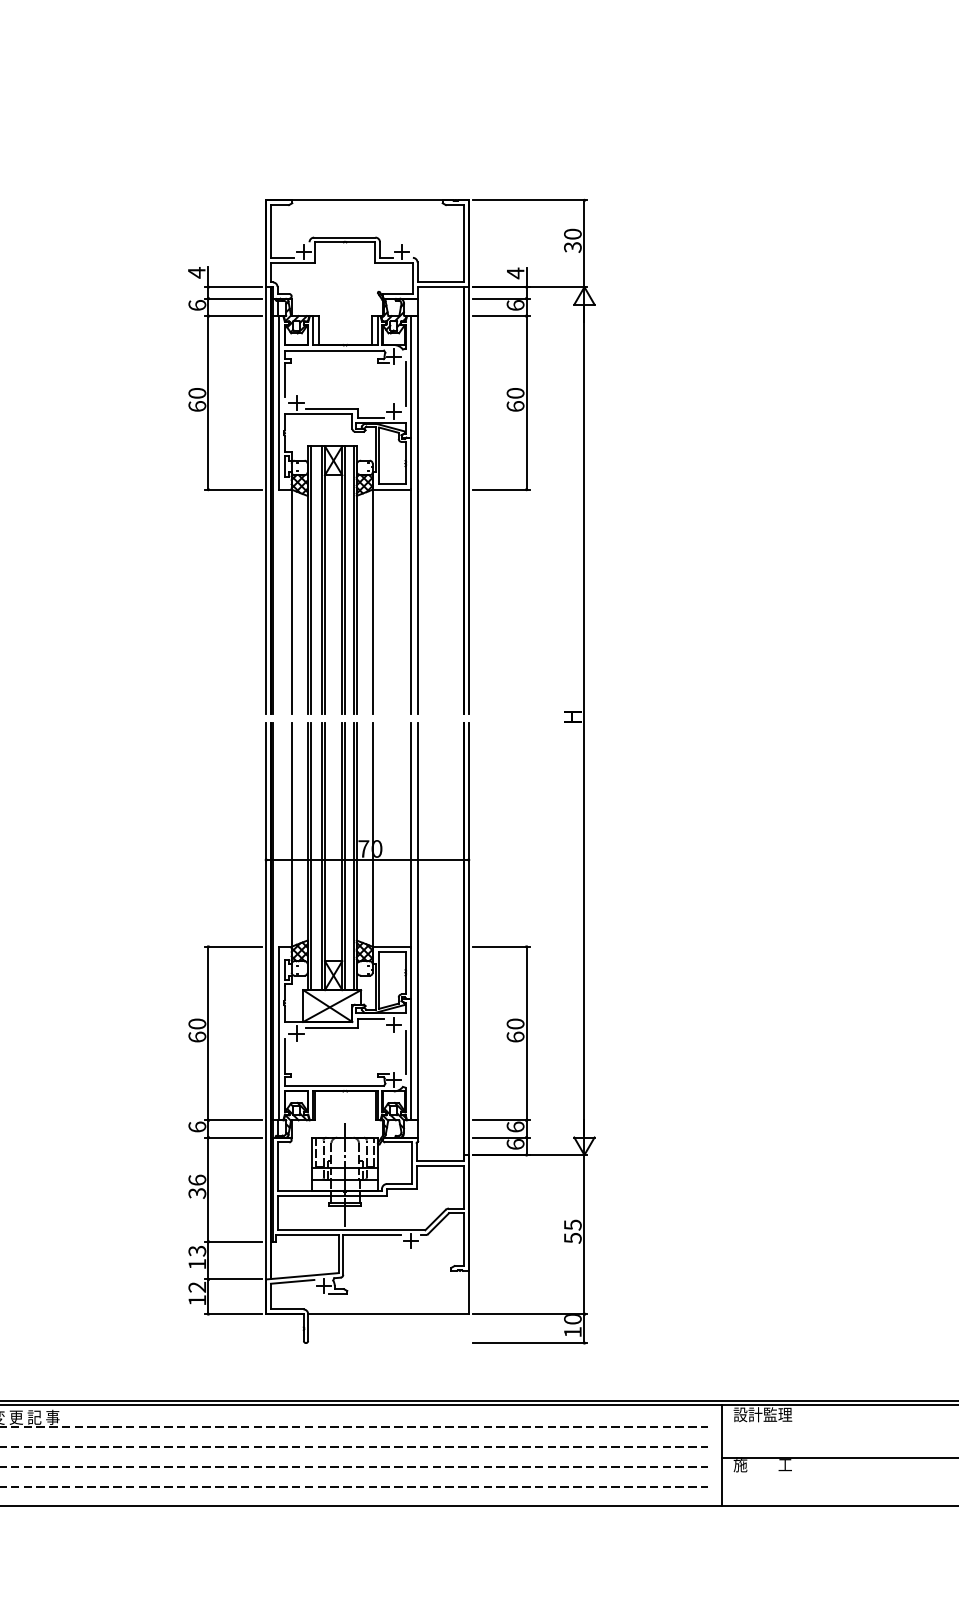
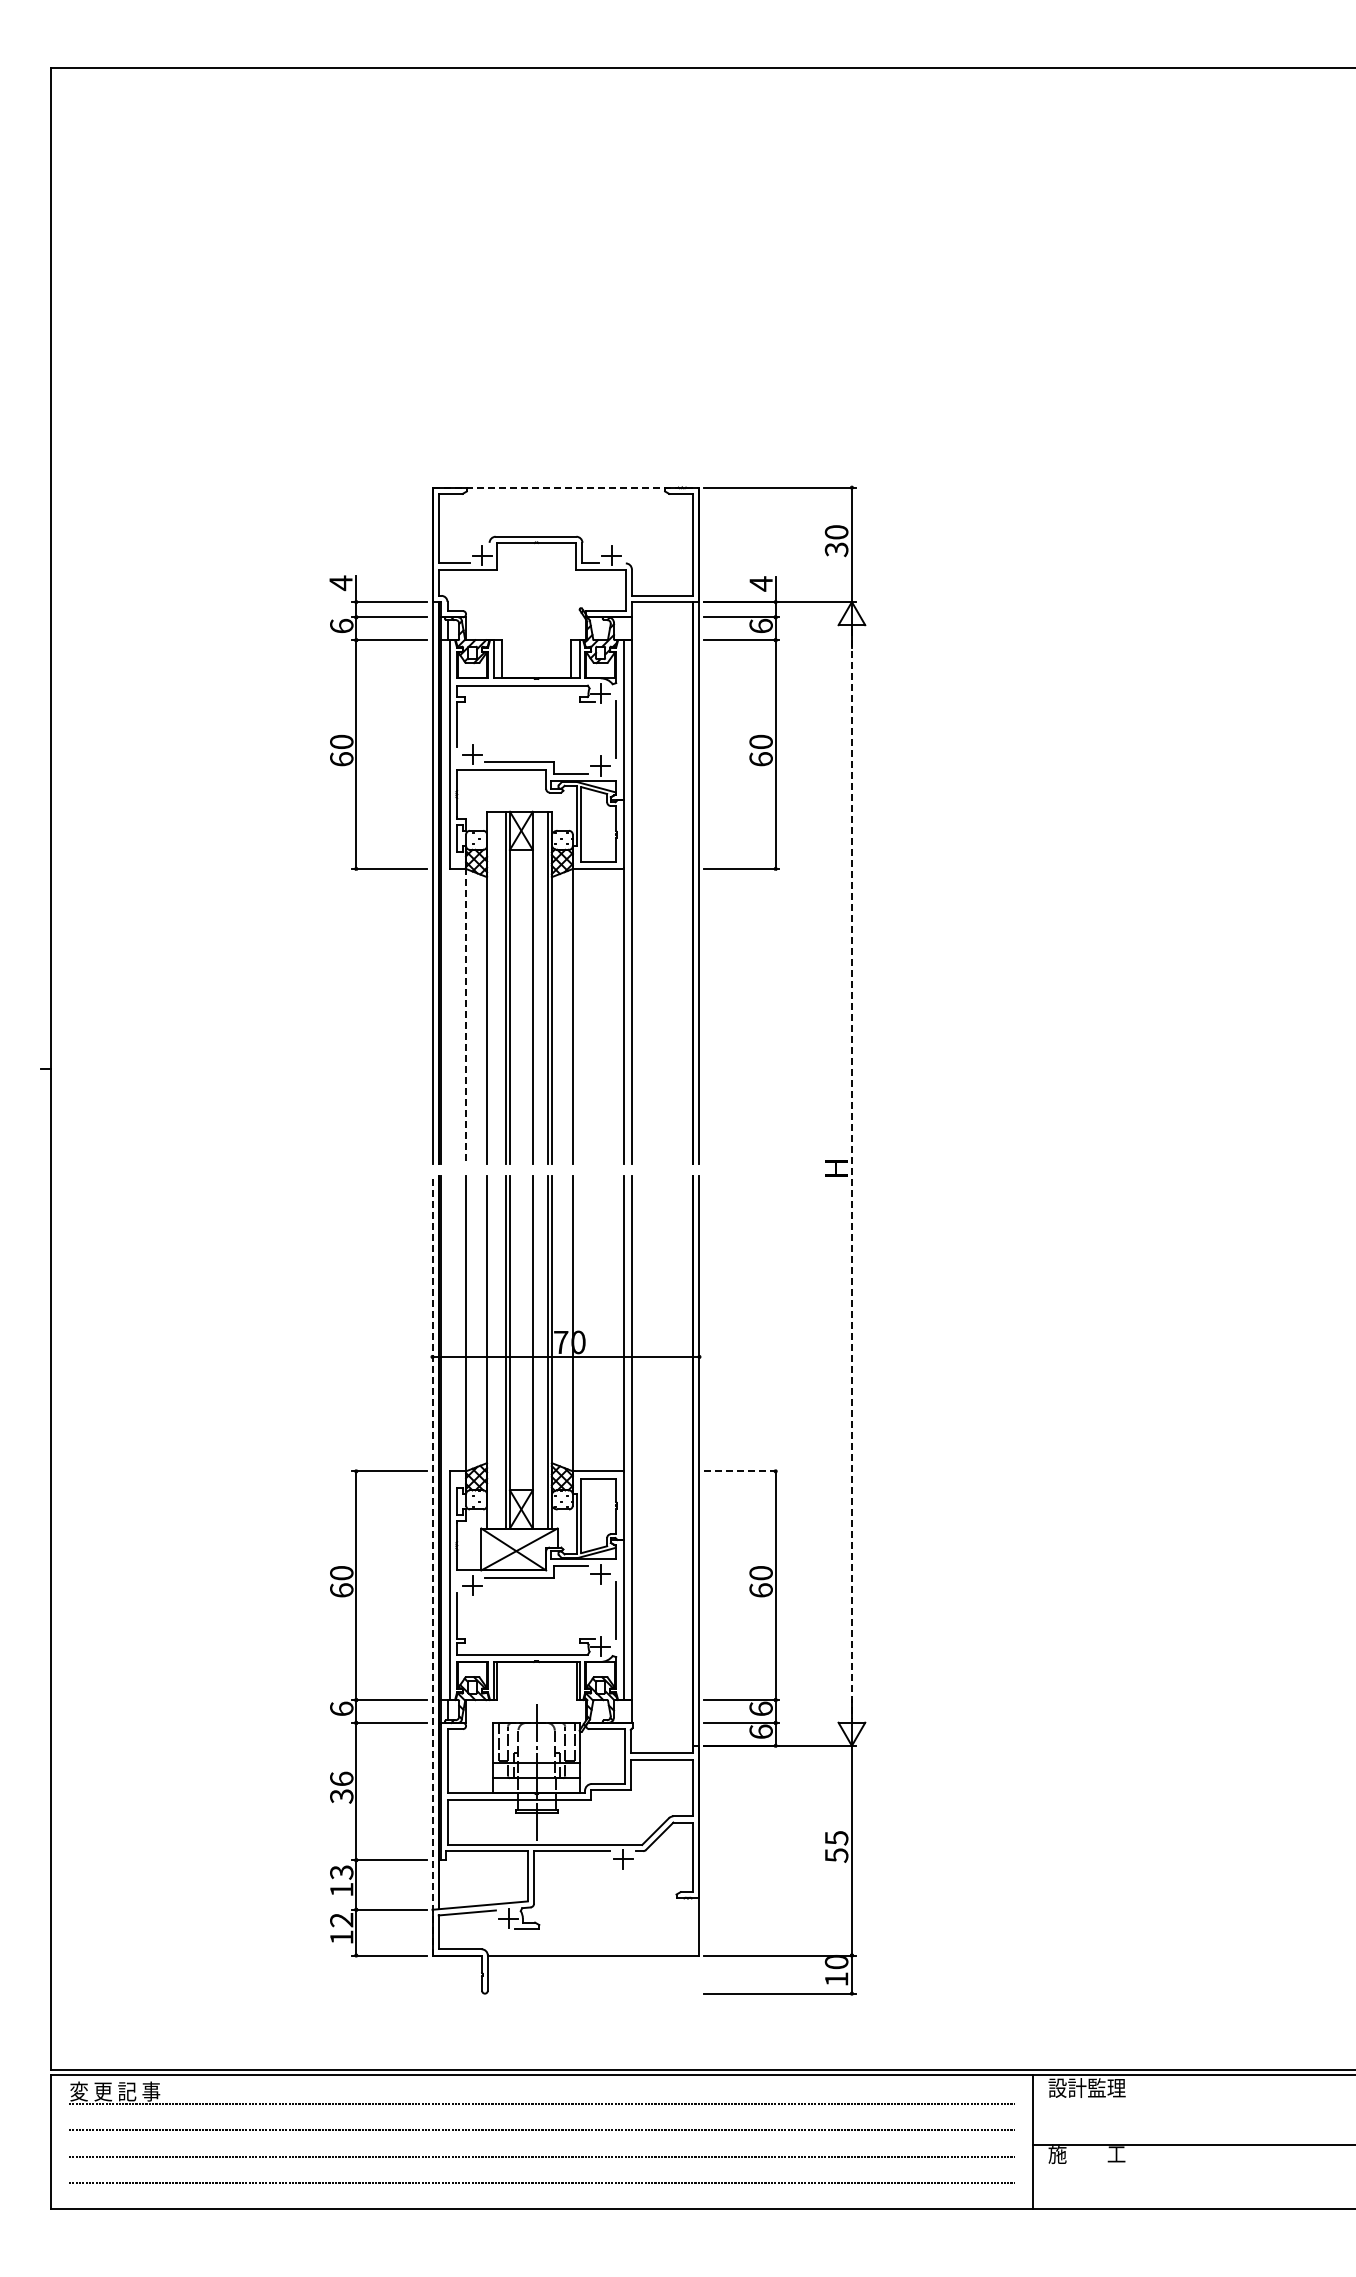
line: (367, 200) -> (566, 487), solid -> dashed
line: (310, 579) -> (490, 987), removed
line: (345, 579) -> (536, 987), removed
line: (292, 601) -> (466, 1016), solid -> dashed
line: (584, 721) -> (851, 1174), solid -> dashed
line: (310, 855) -> (490, 1351), removed
line: (345, 855) -> (536, 1351), removed
line: (500, 946) -> (741, 1471), solid -> dashed
line: (266, 1018) -> (432, 1565), solid -> dashed

